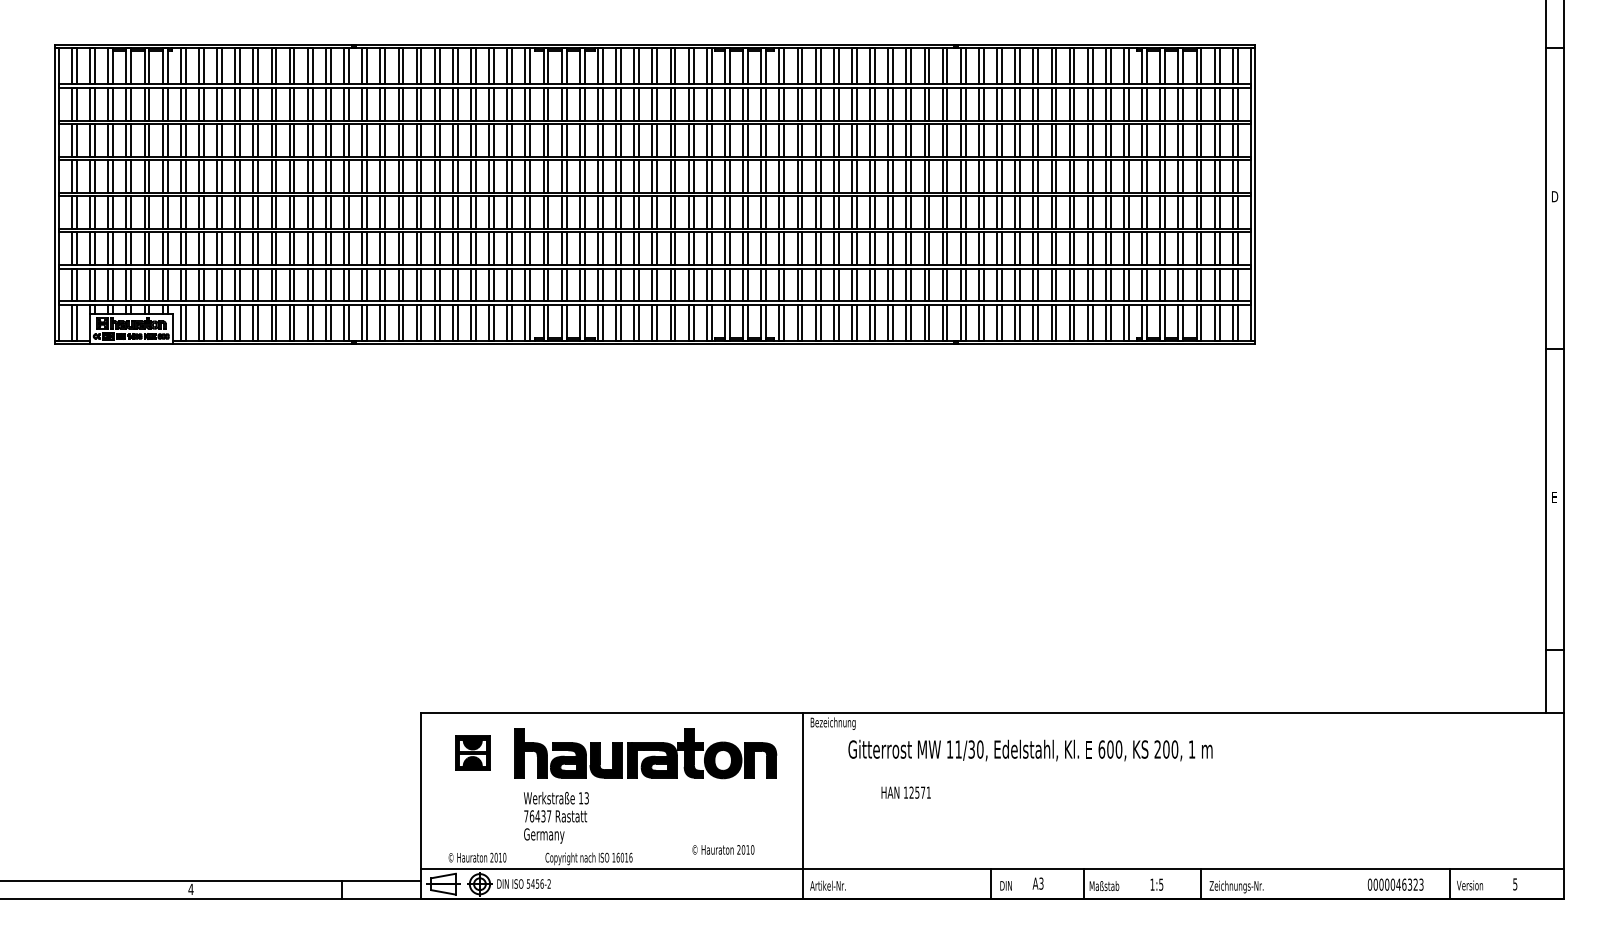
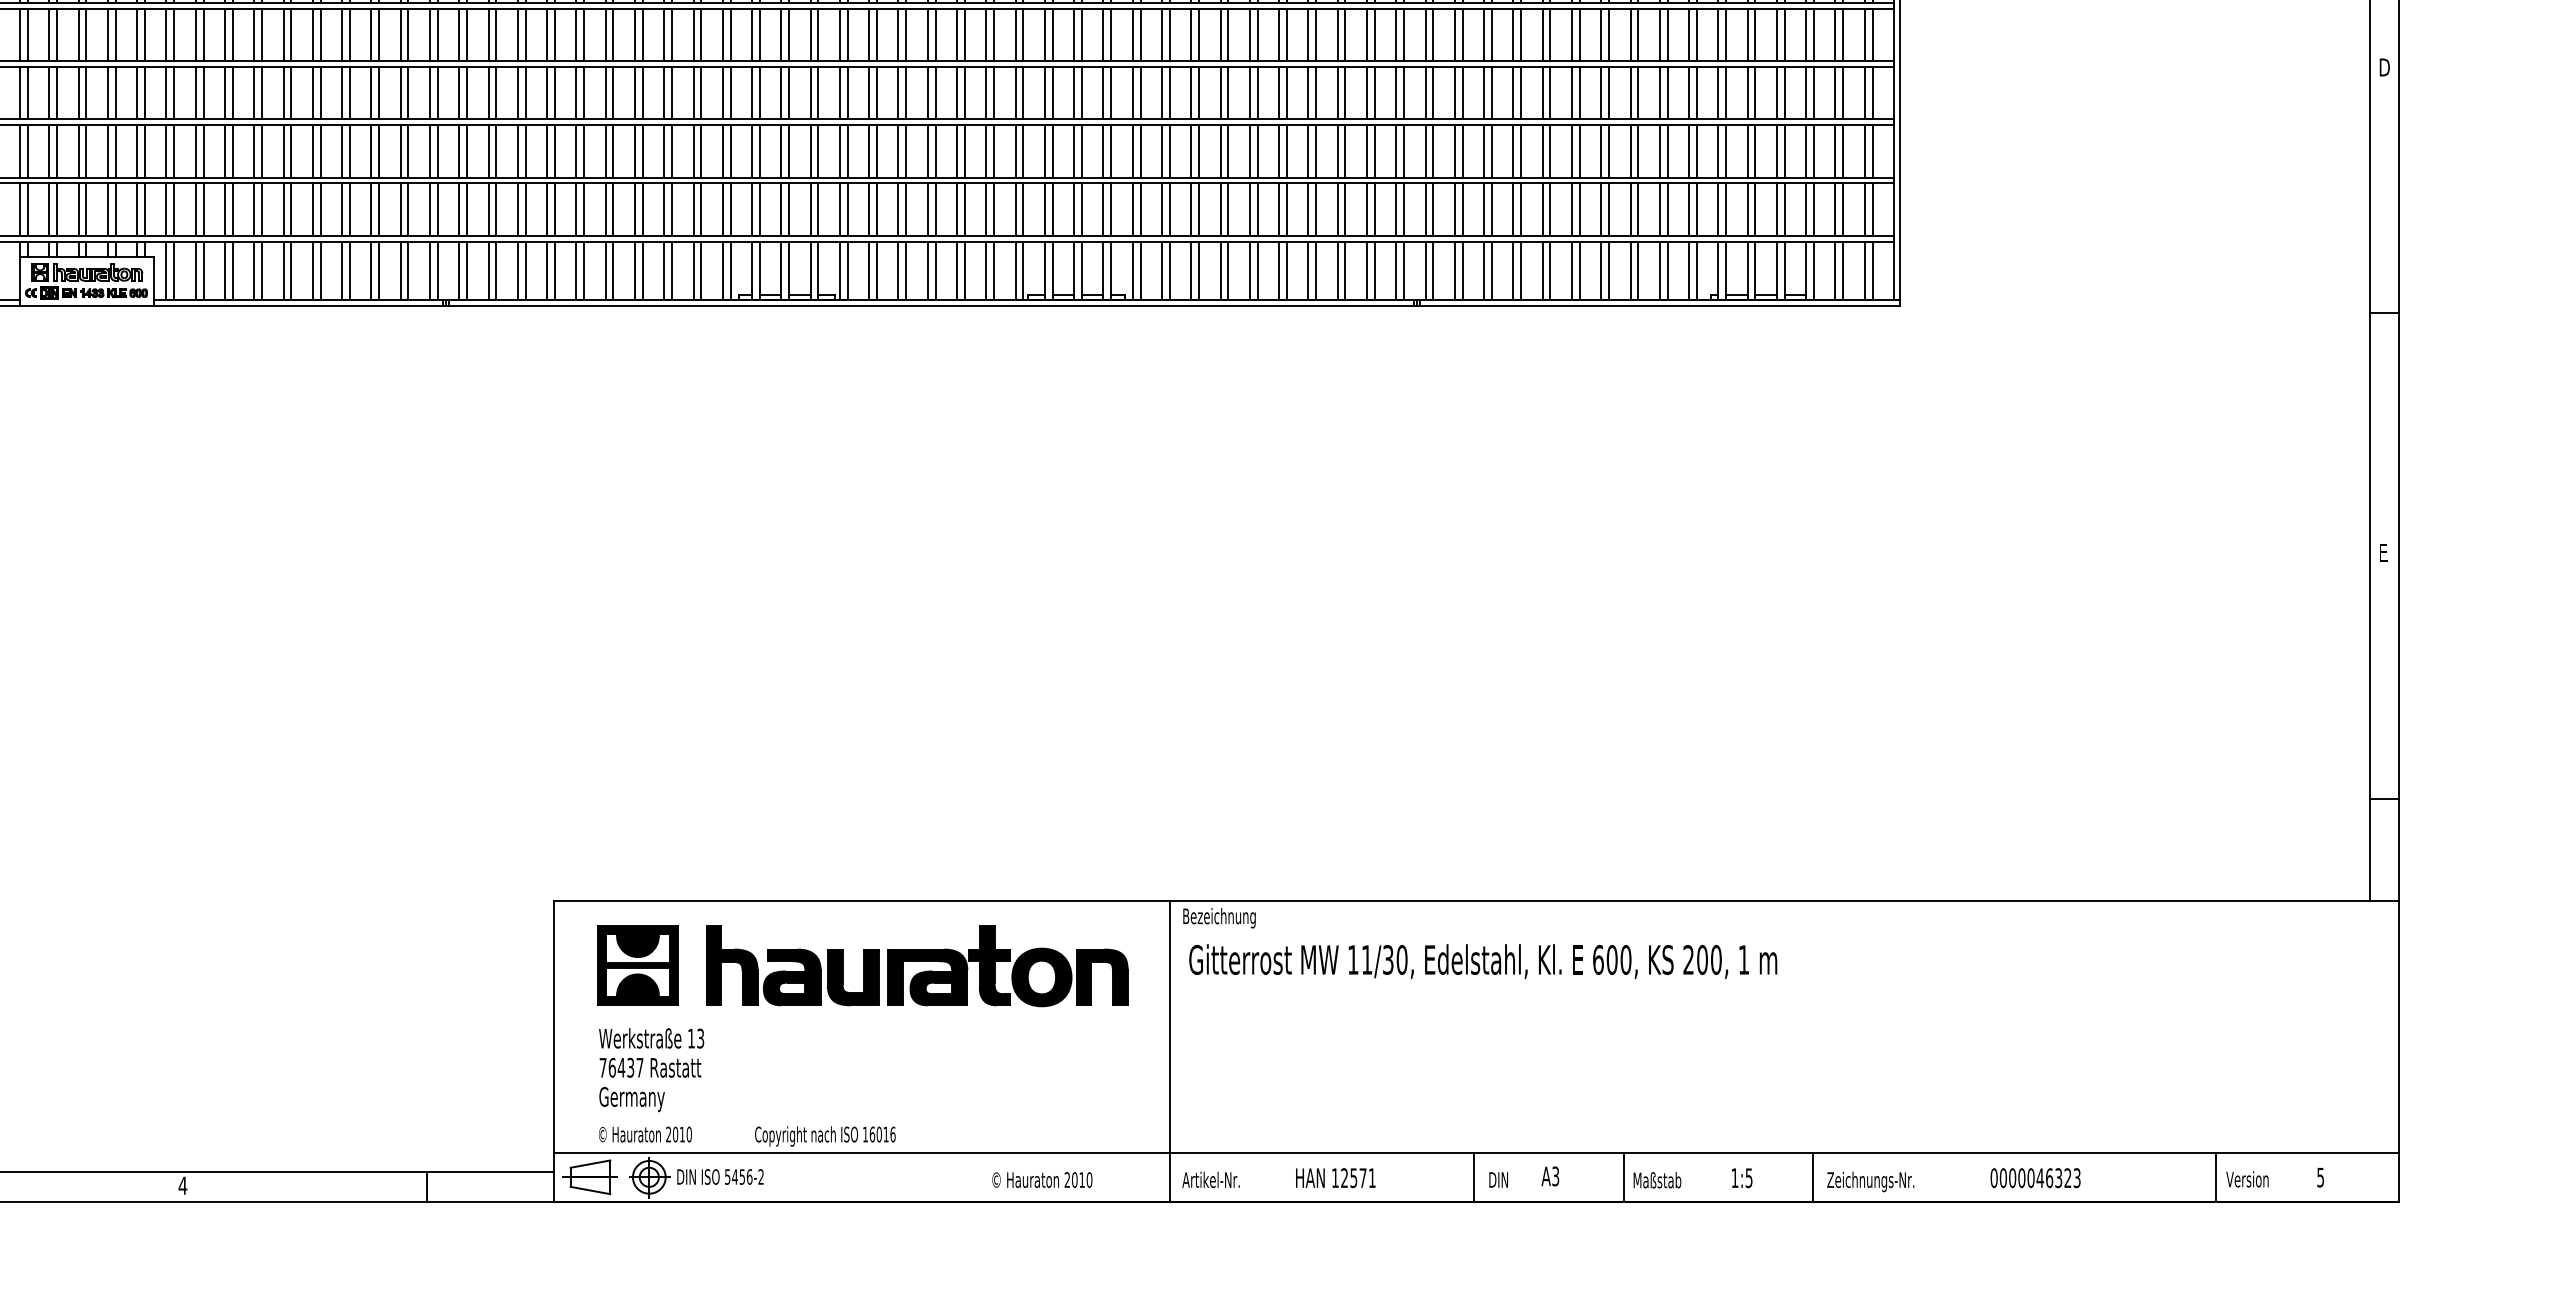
text: (1030, 750) -> (1483, 961), moved
part: (472, 753) -> (637, 966), size x1.43
text: (905, 792) -> (1334, 1177), moved
text: (556, 817) -> (651, 1069), moved
text: (723, 849) -> (1042, 1179), moved
text: (1395, 884) -> (2035, 1177), moved

